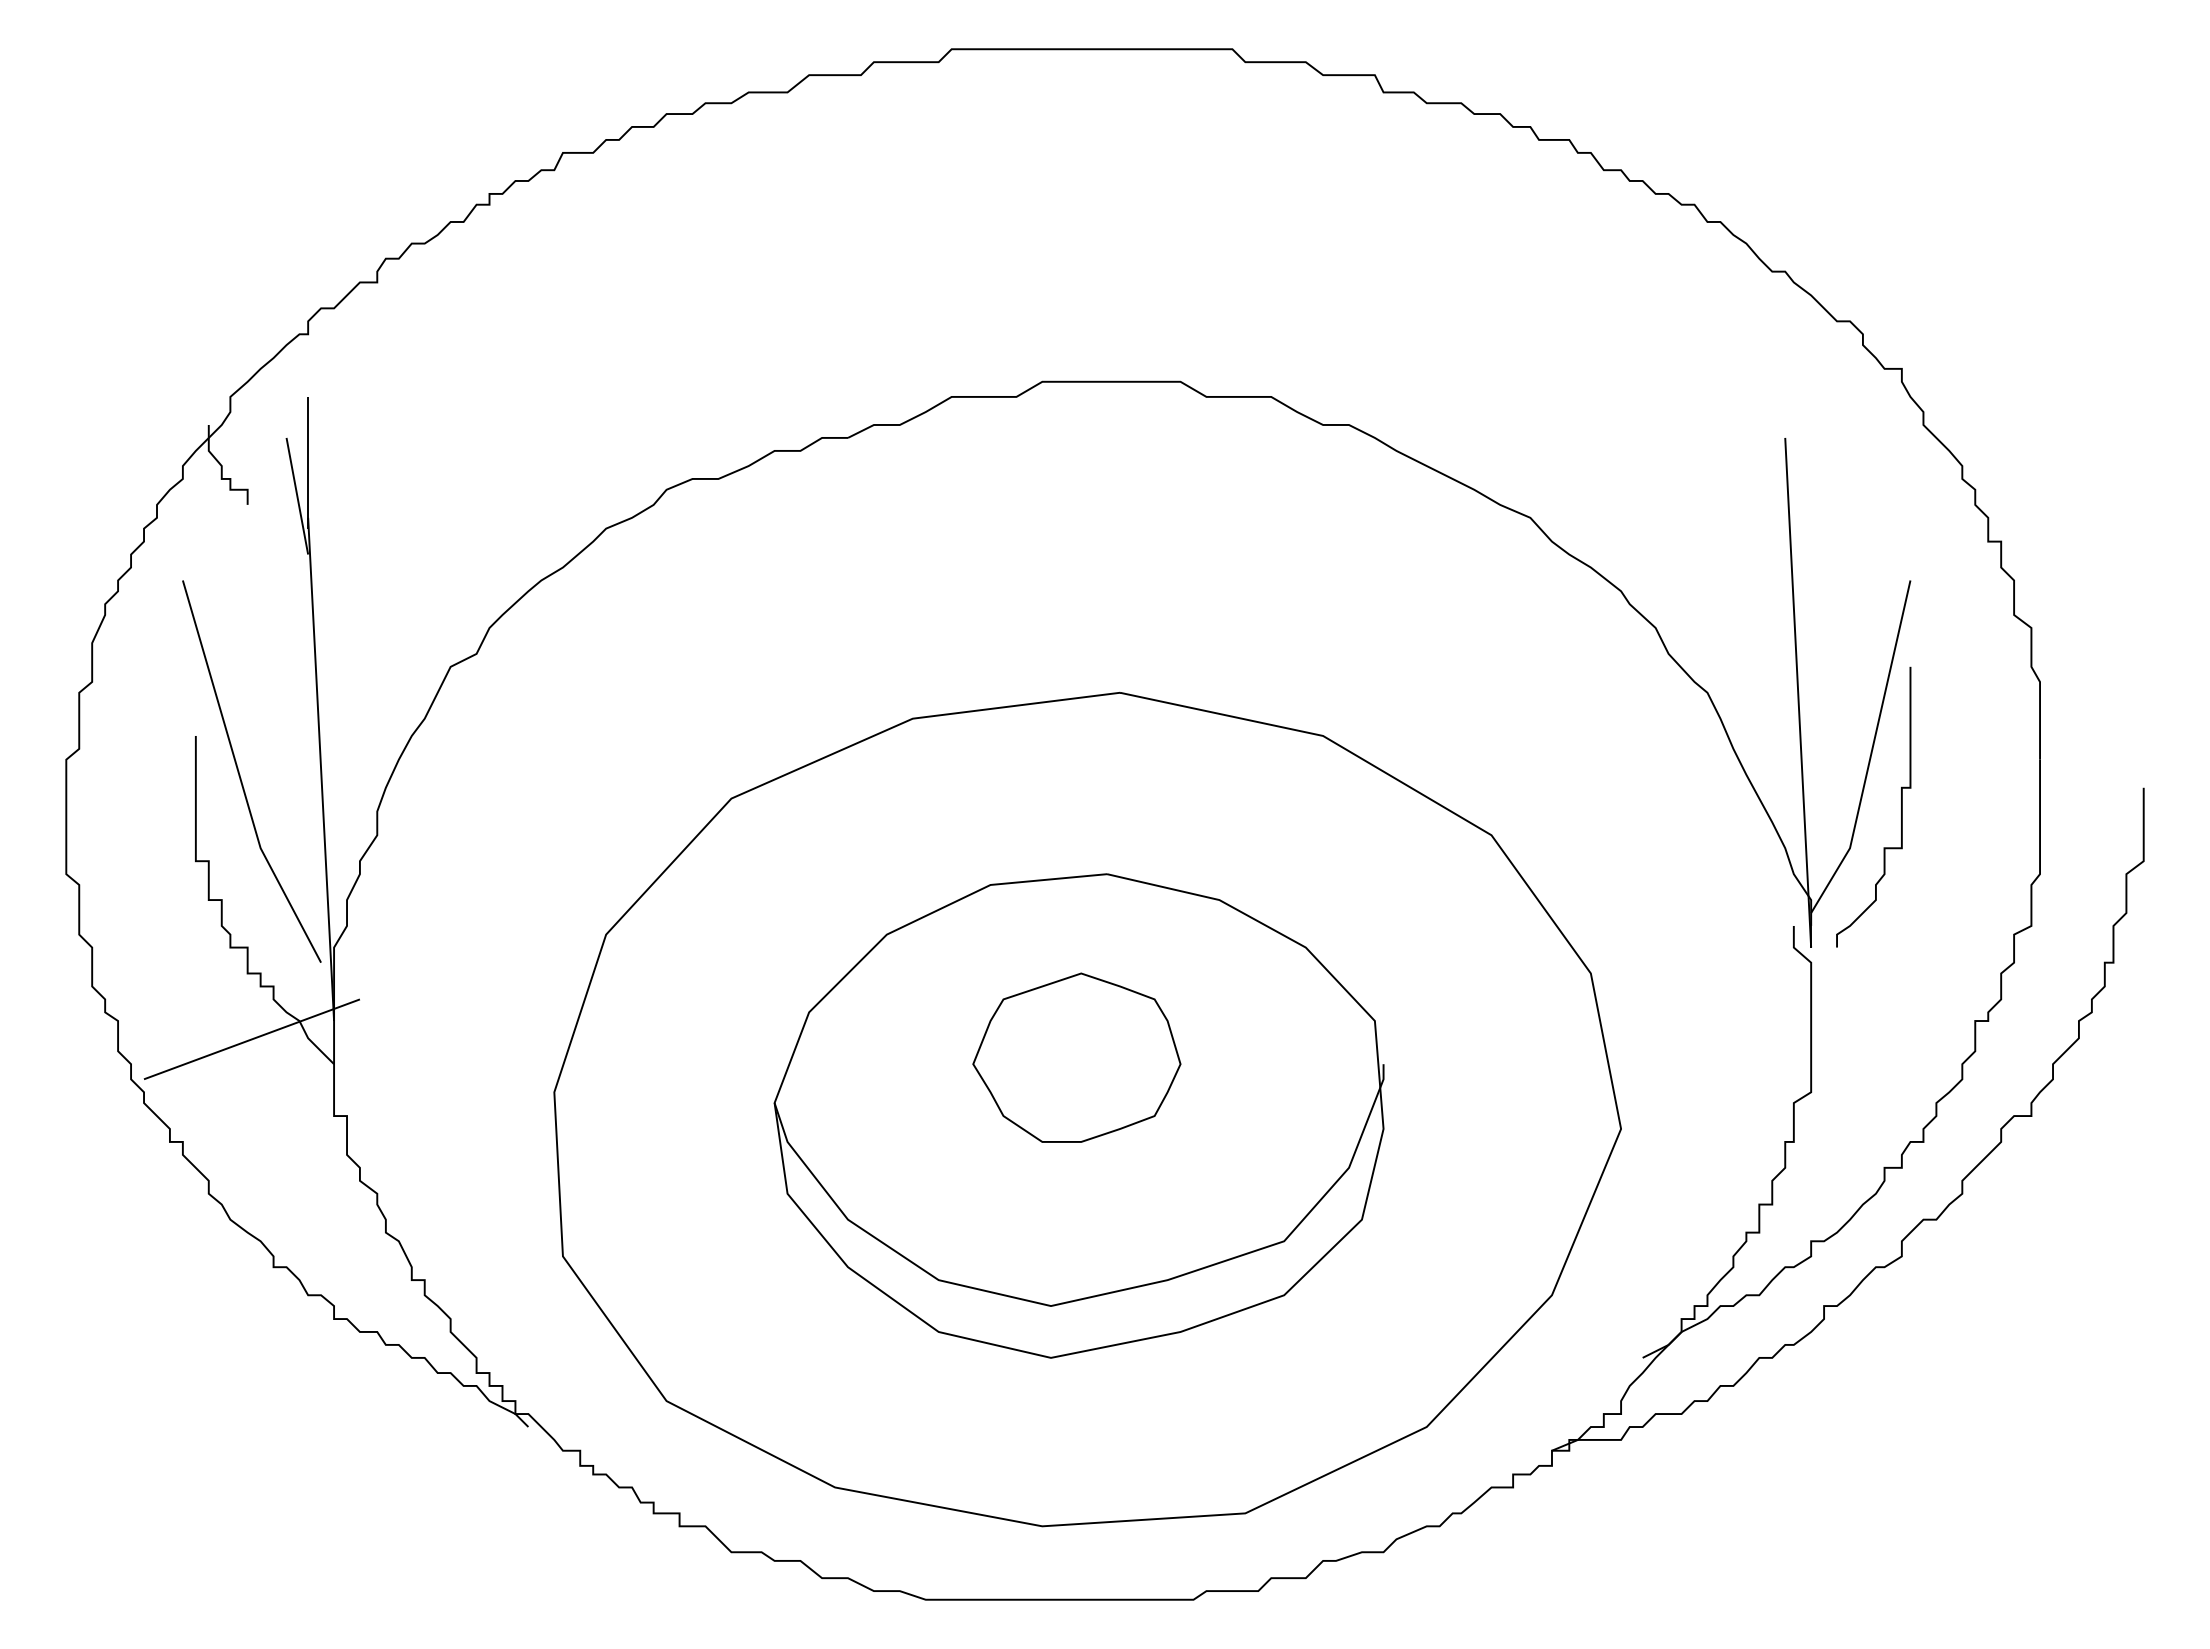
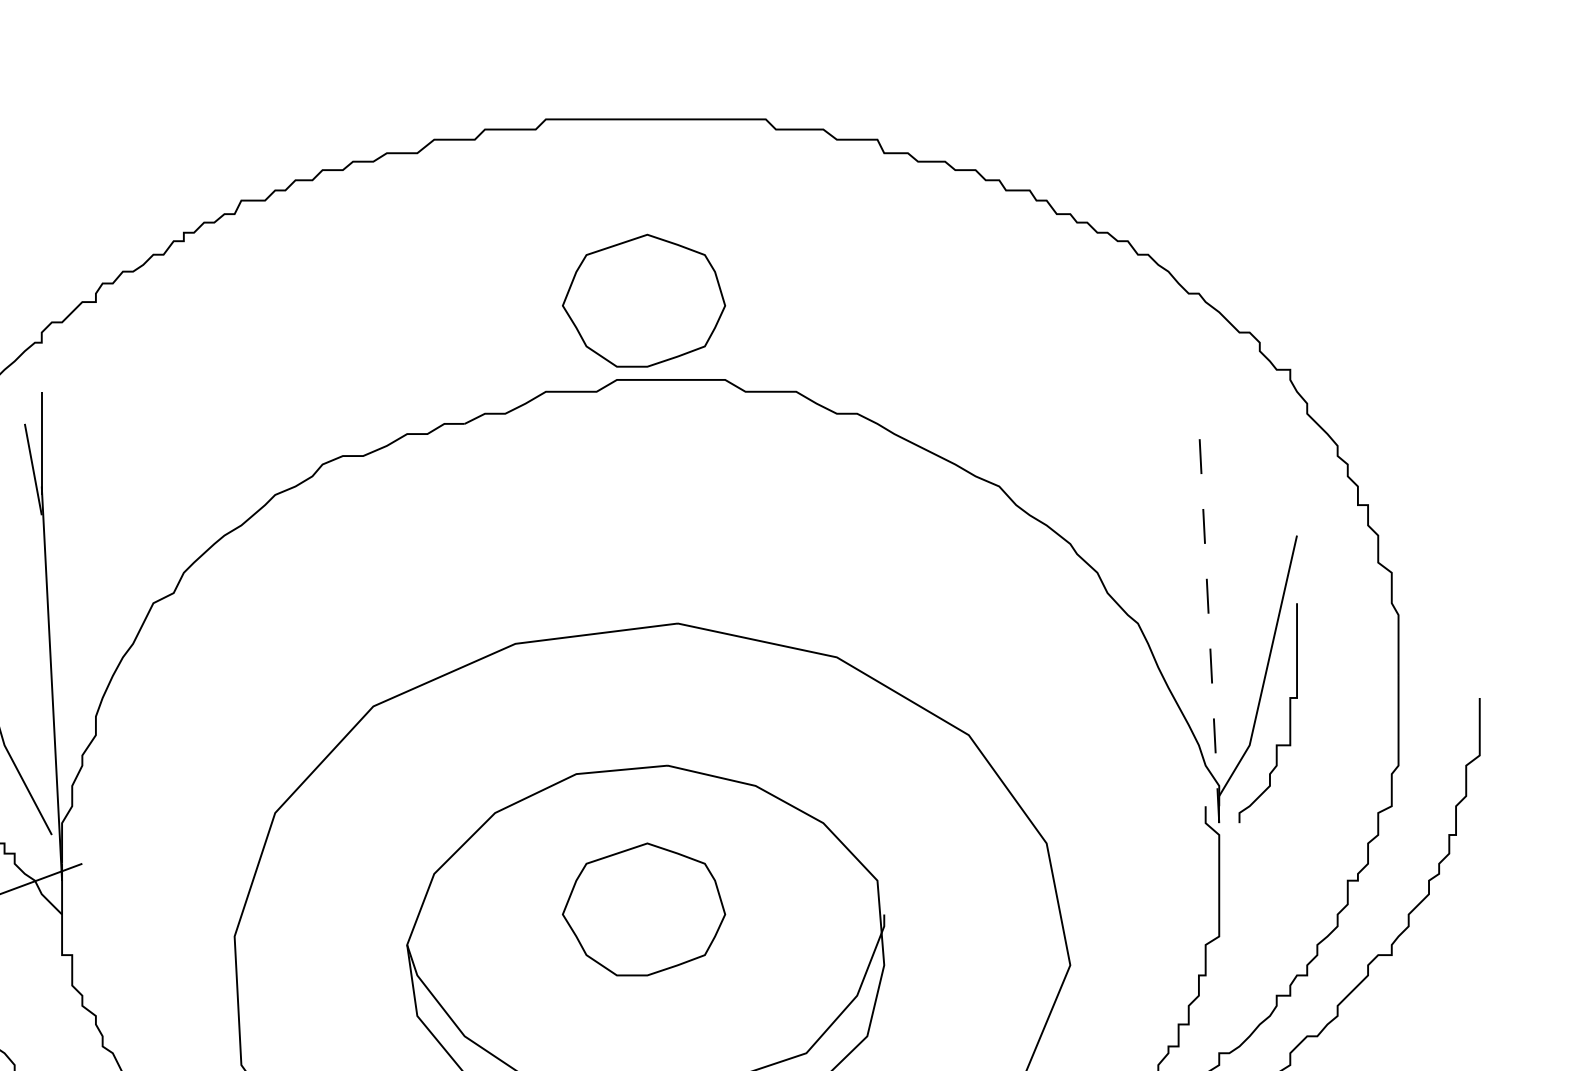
part: (1076, 280) -> (643, 300), added
line: (1798, 692) -> (1209, 623), solid -> dashed

